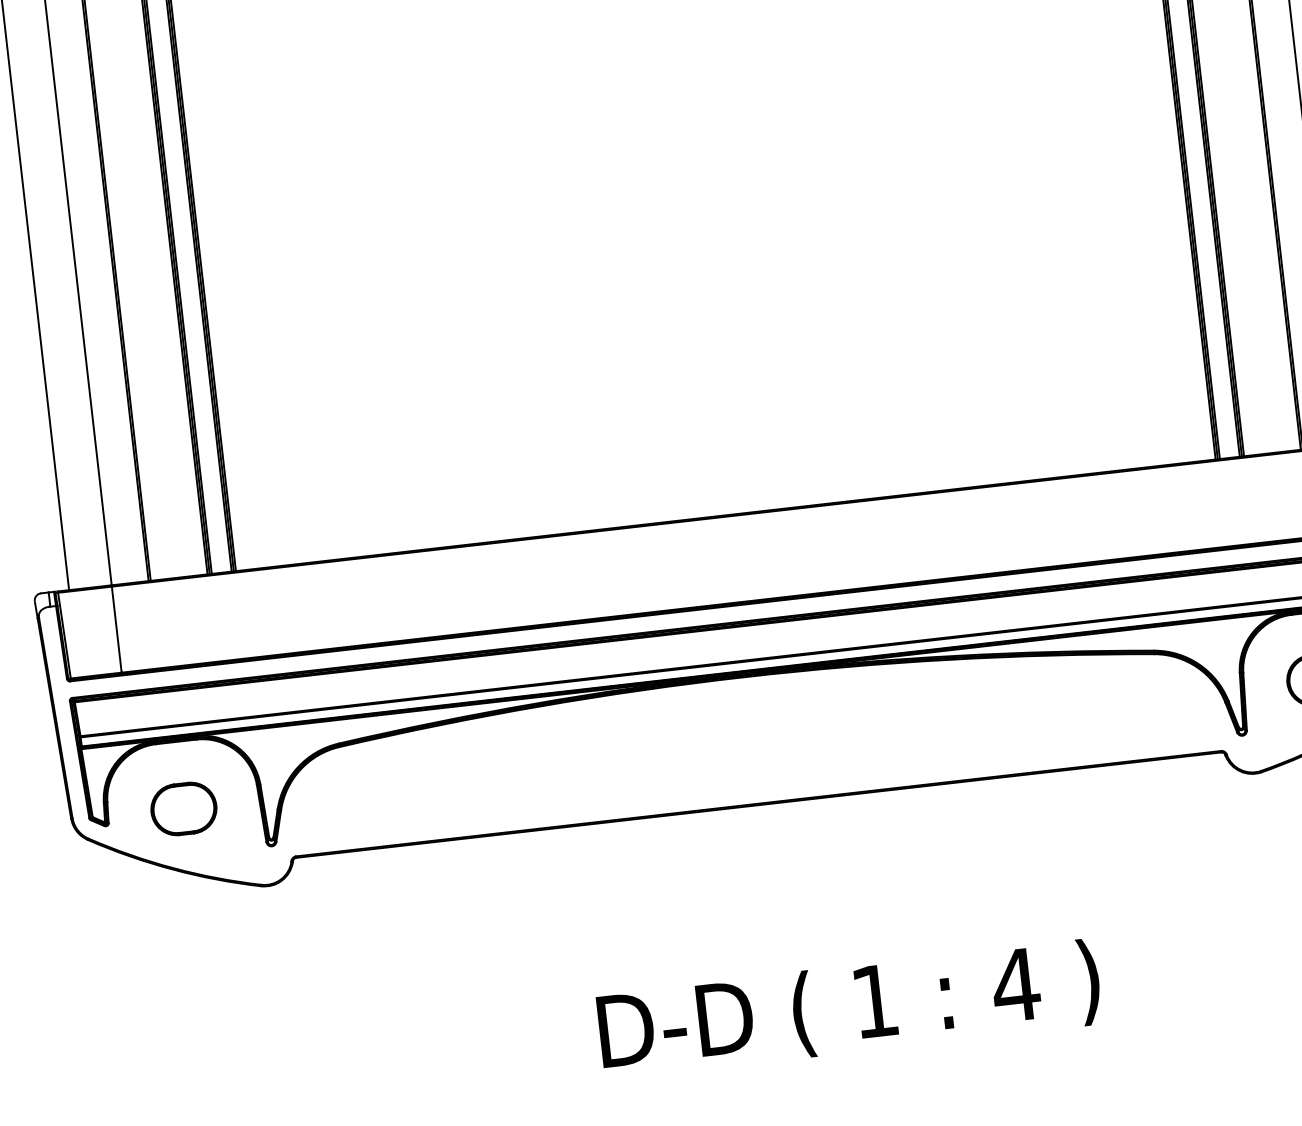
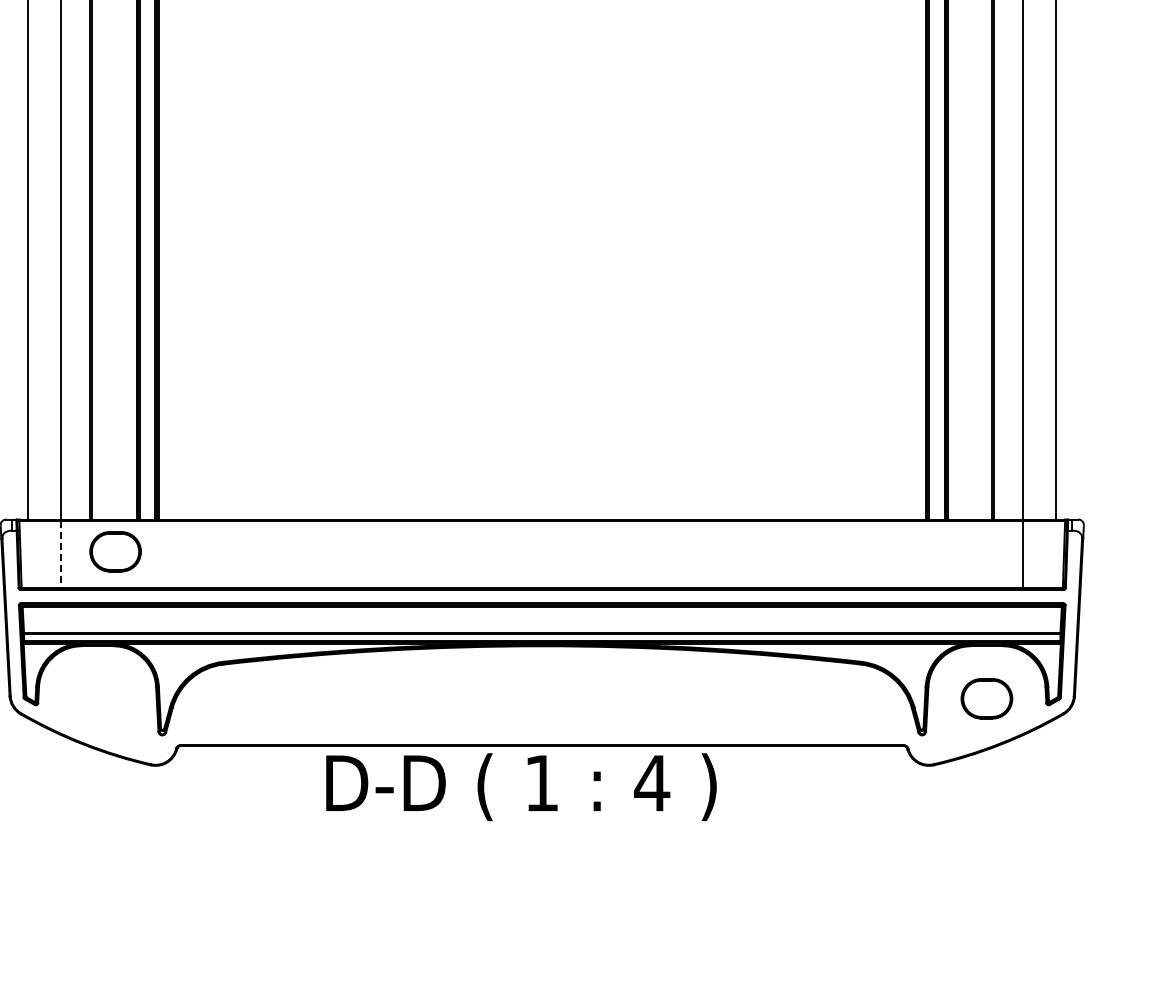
line: (116, 629) -> (61, 554), solid -> dashed
part: (183, 808) -> (115, 551), moved
text: (849, 1009) -> (521, 787), moved

